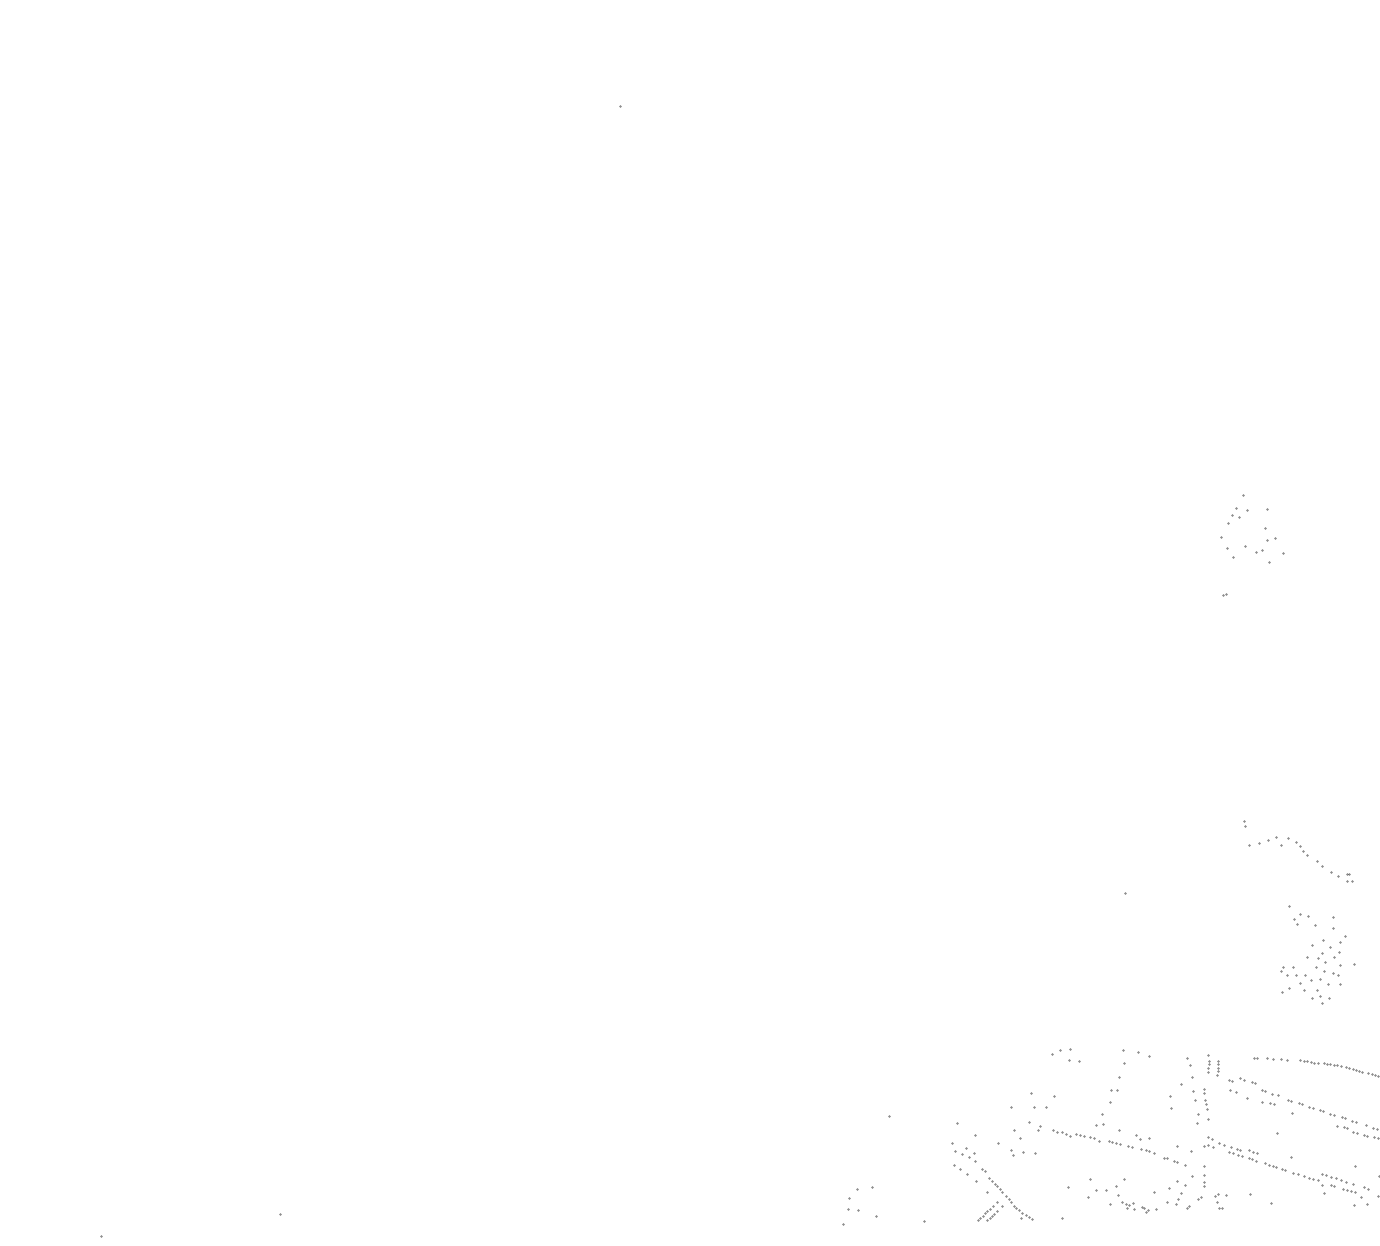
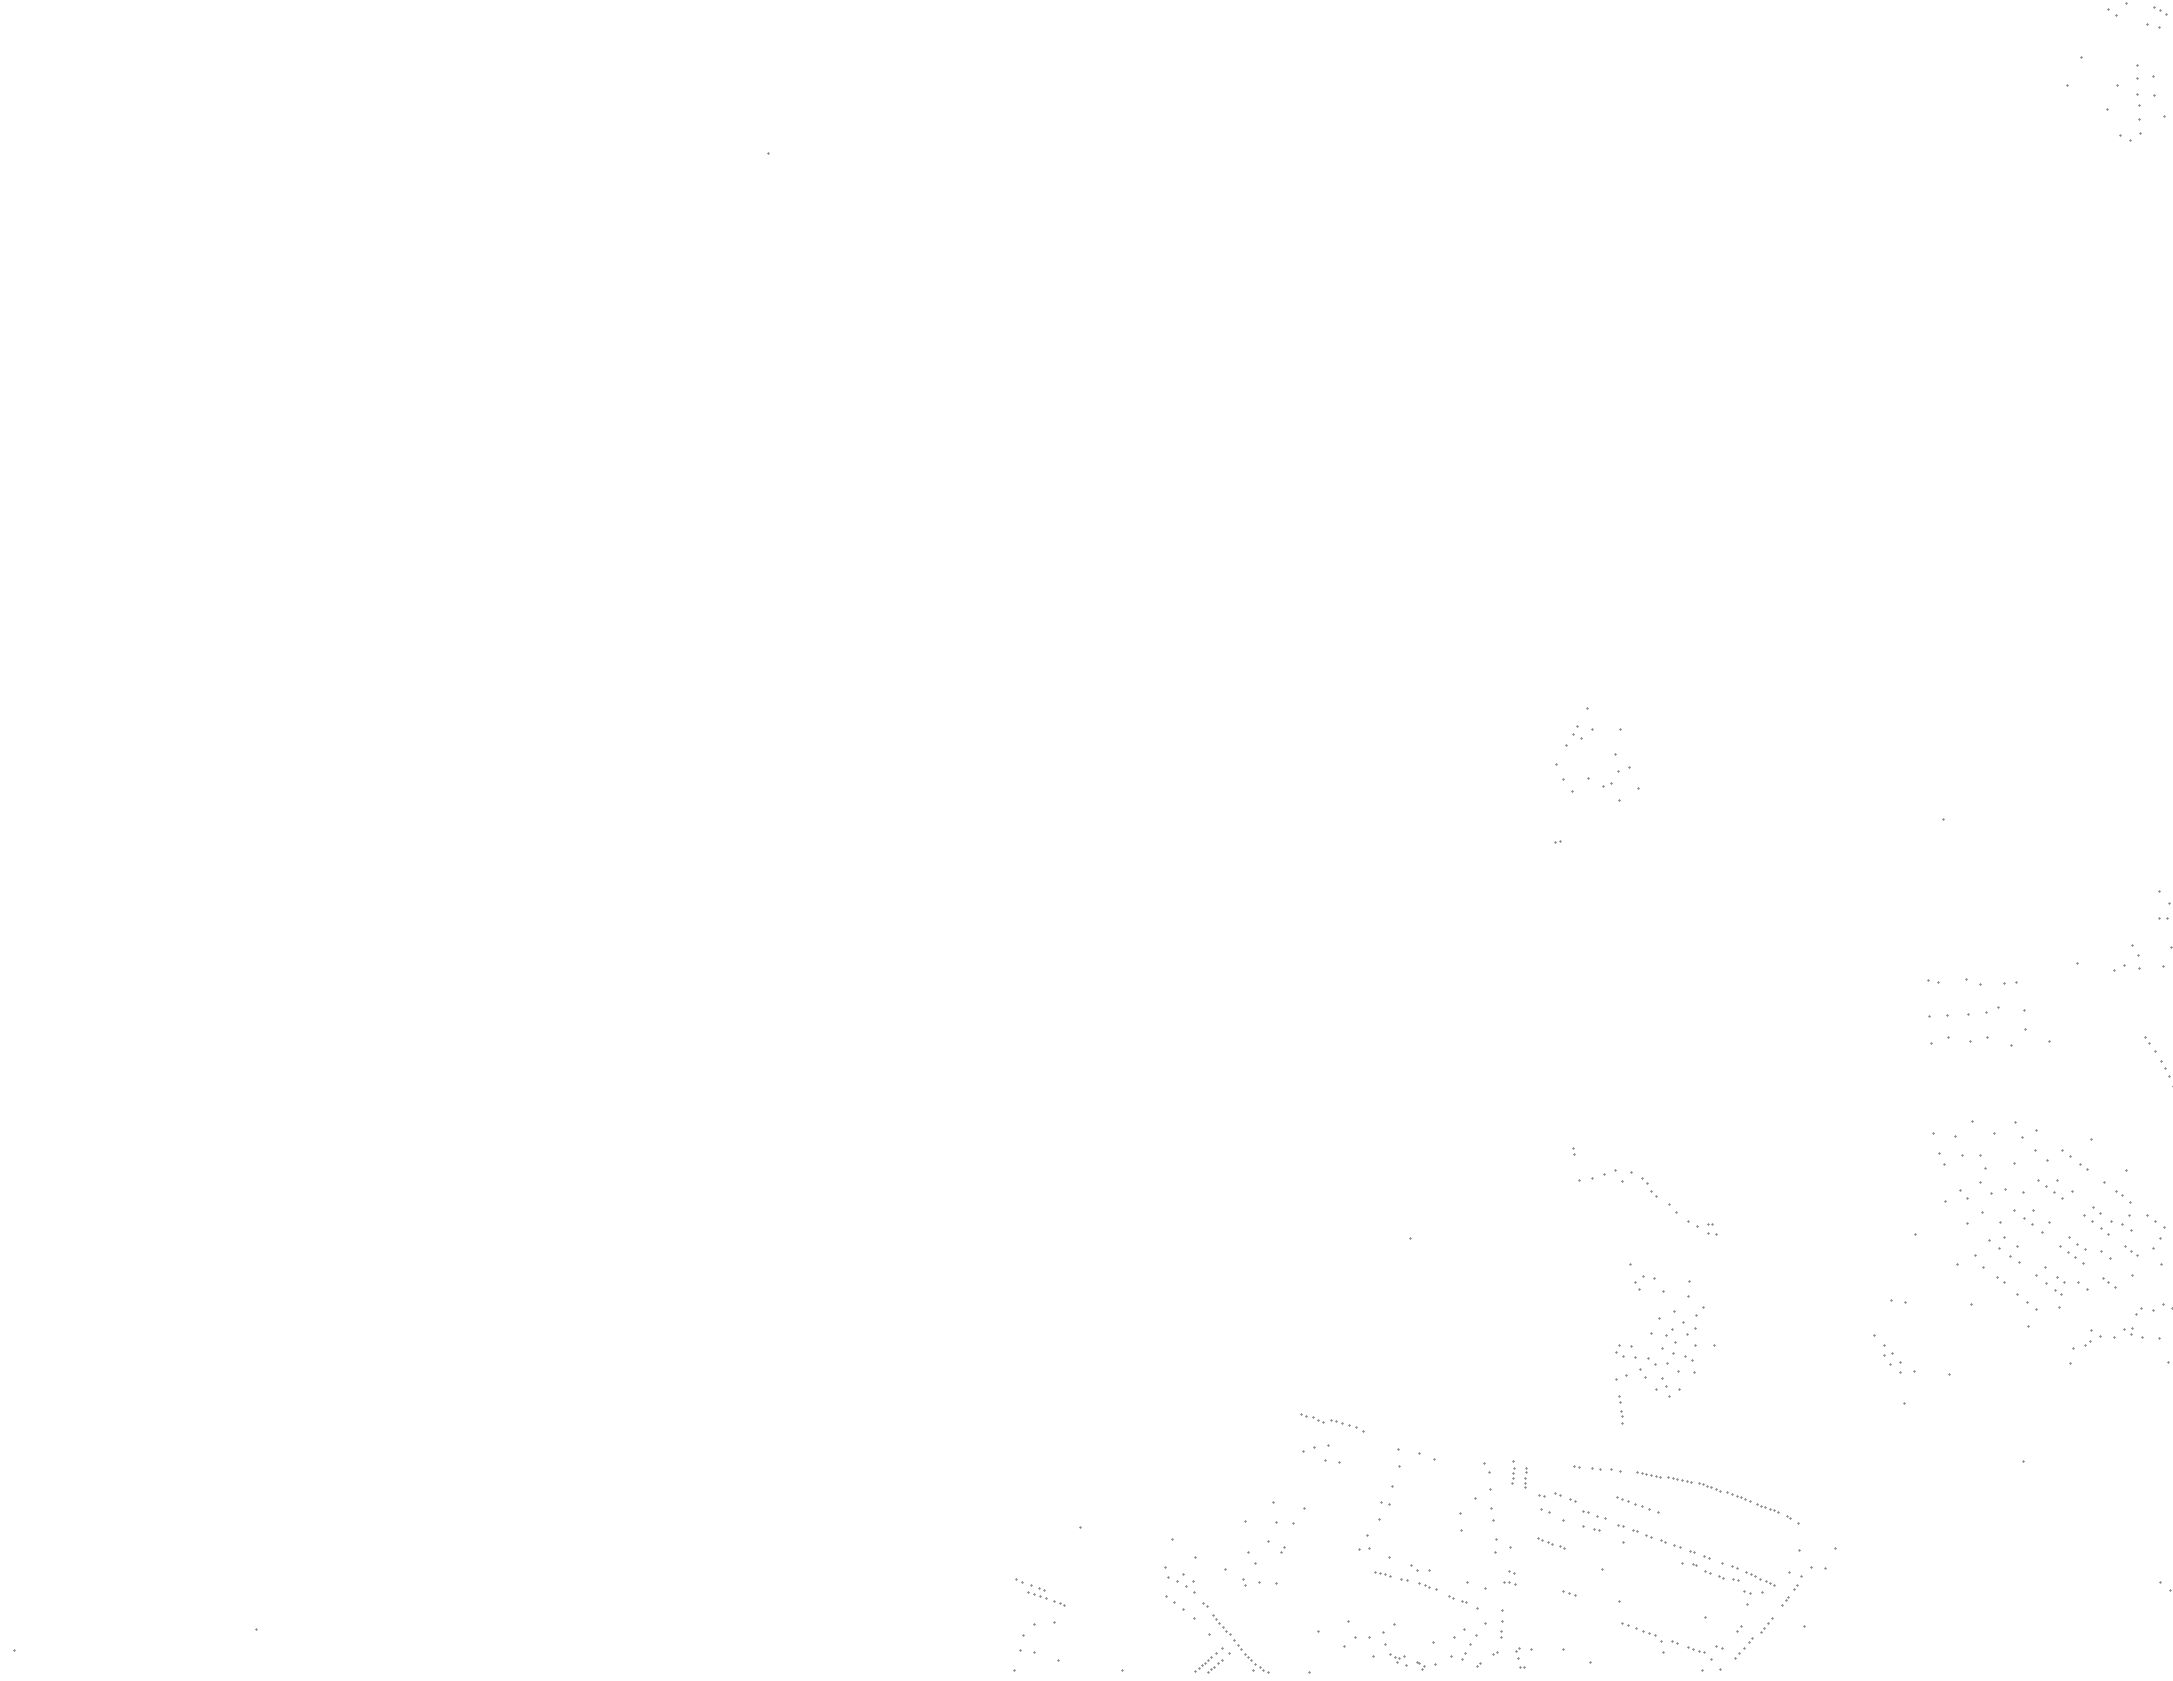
part: (1204, 1099) -> (1620, 1409), moved
part: (1076, 1135) -> (1332, 1422), moved
part: (1237, 1152) -> (1040, 1592), moved
part: (1275, 1166) -> (1551, 1543), moved
part: (1337, 1178) -> (1637, 1504), moved

